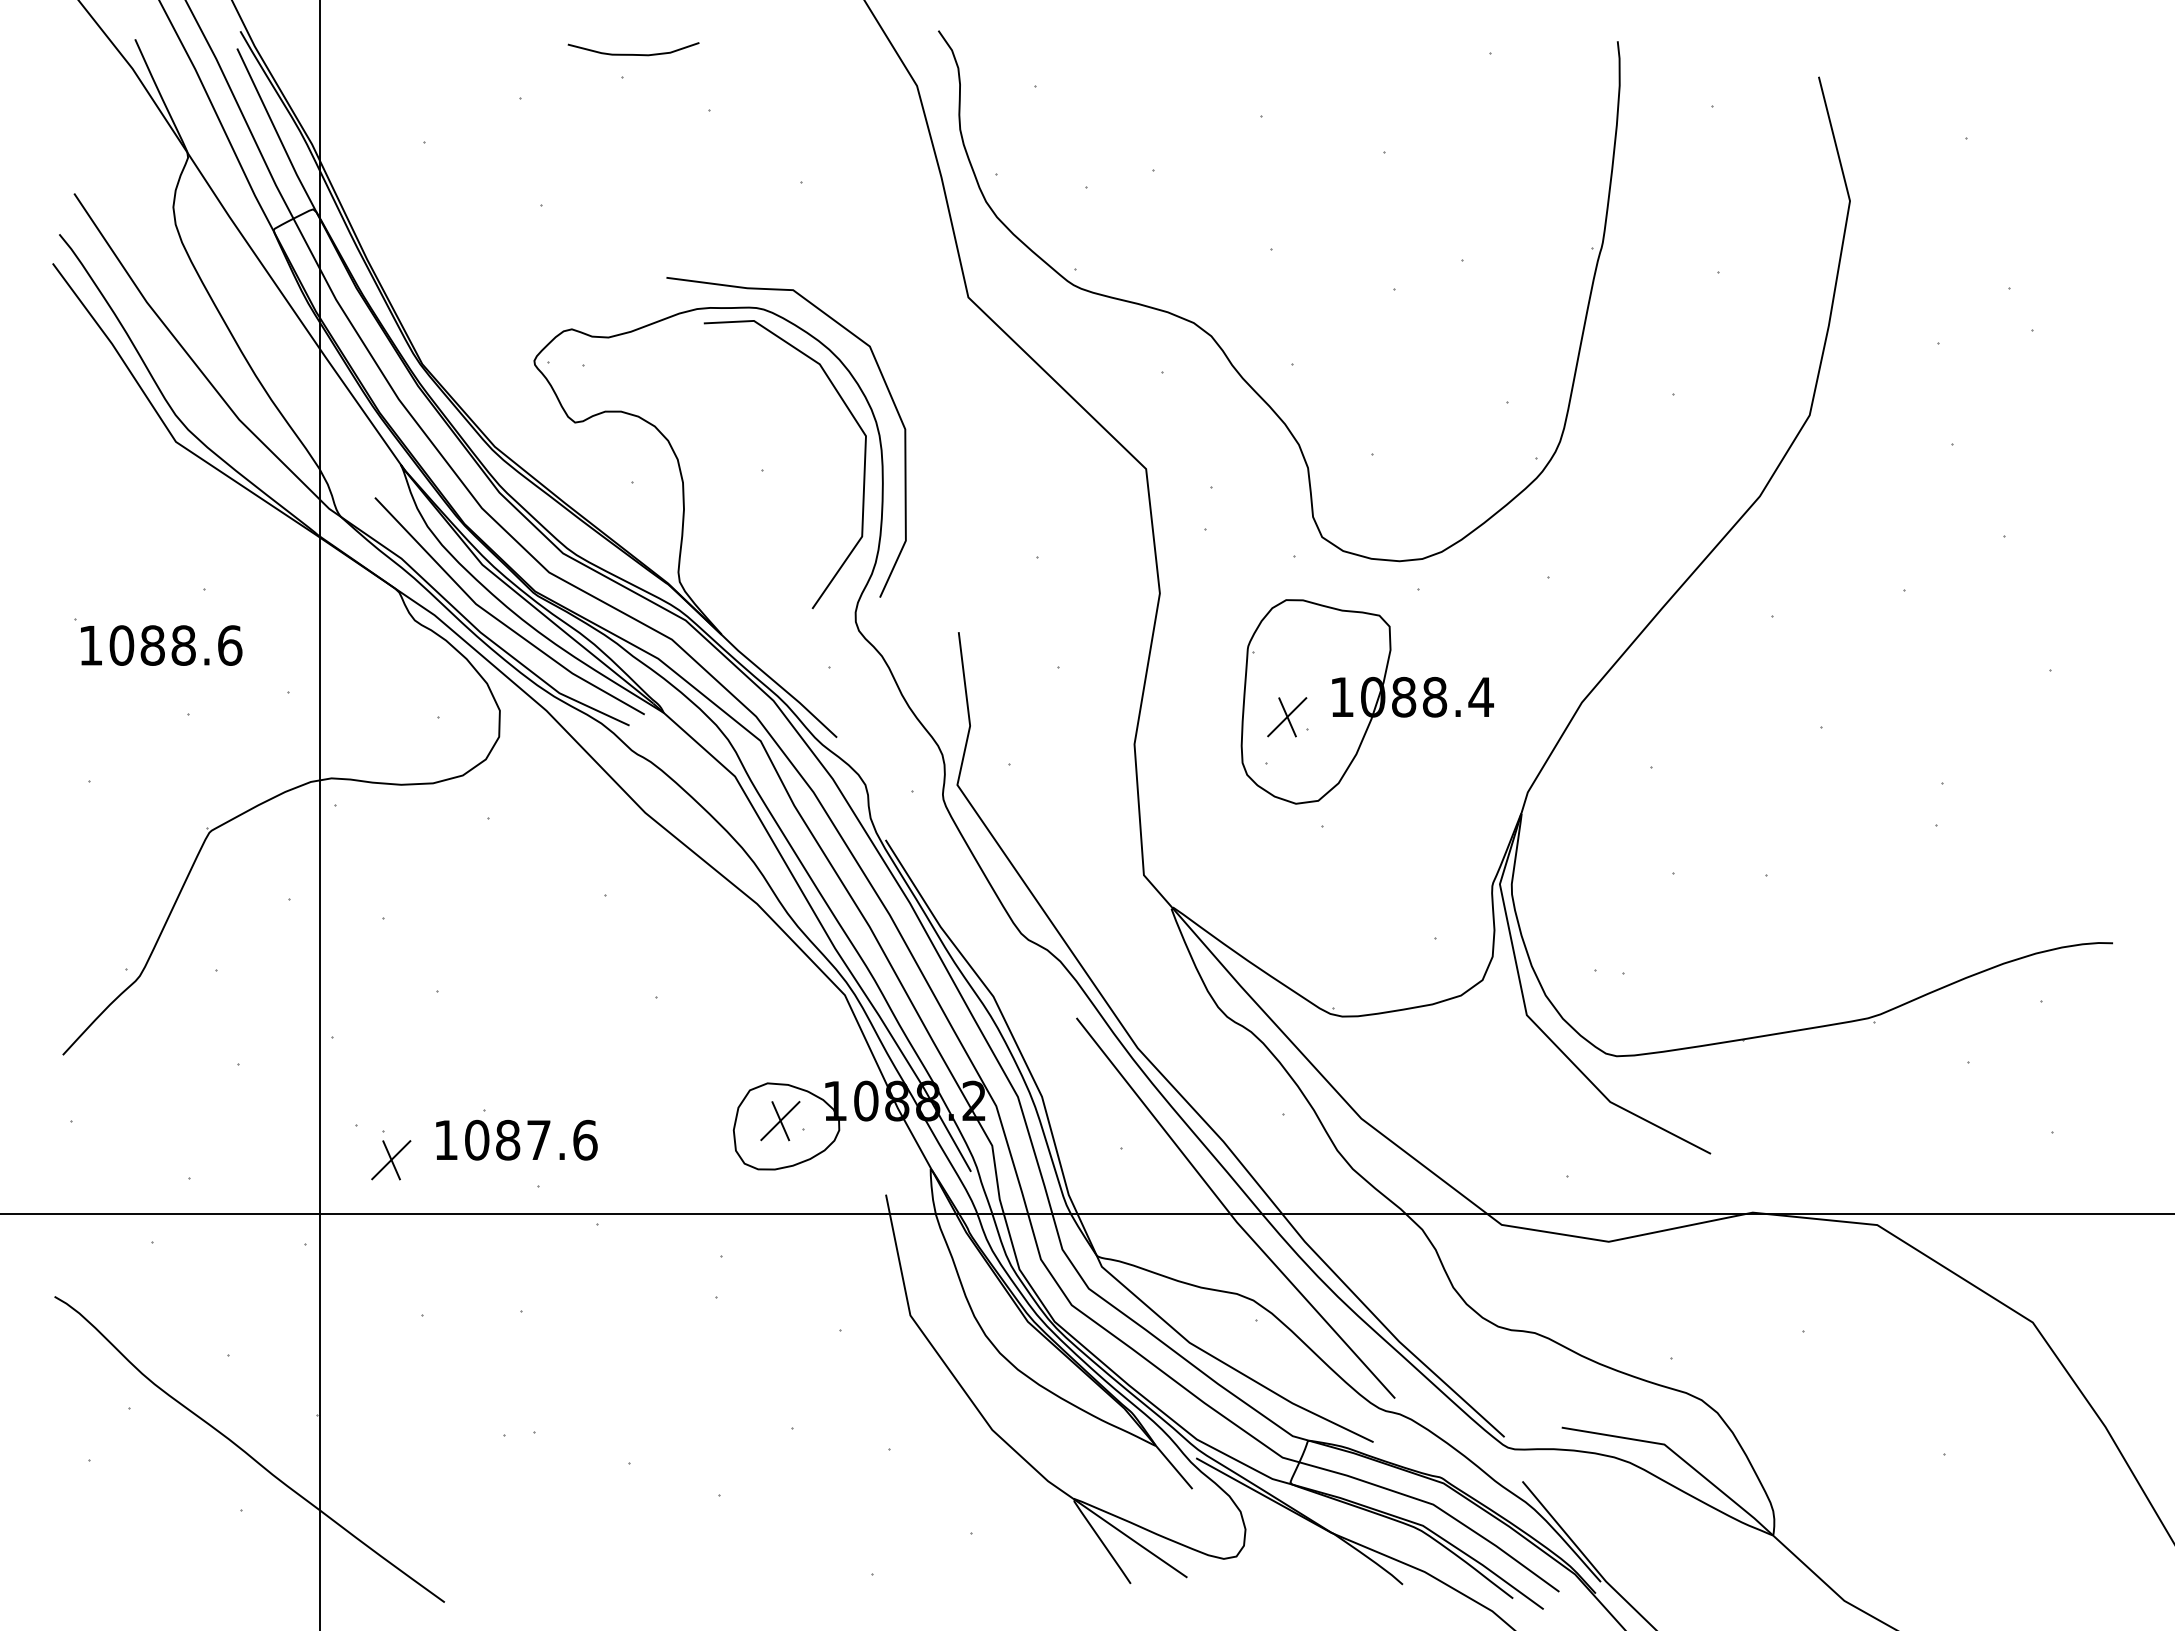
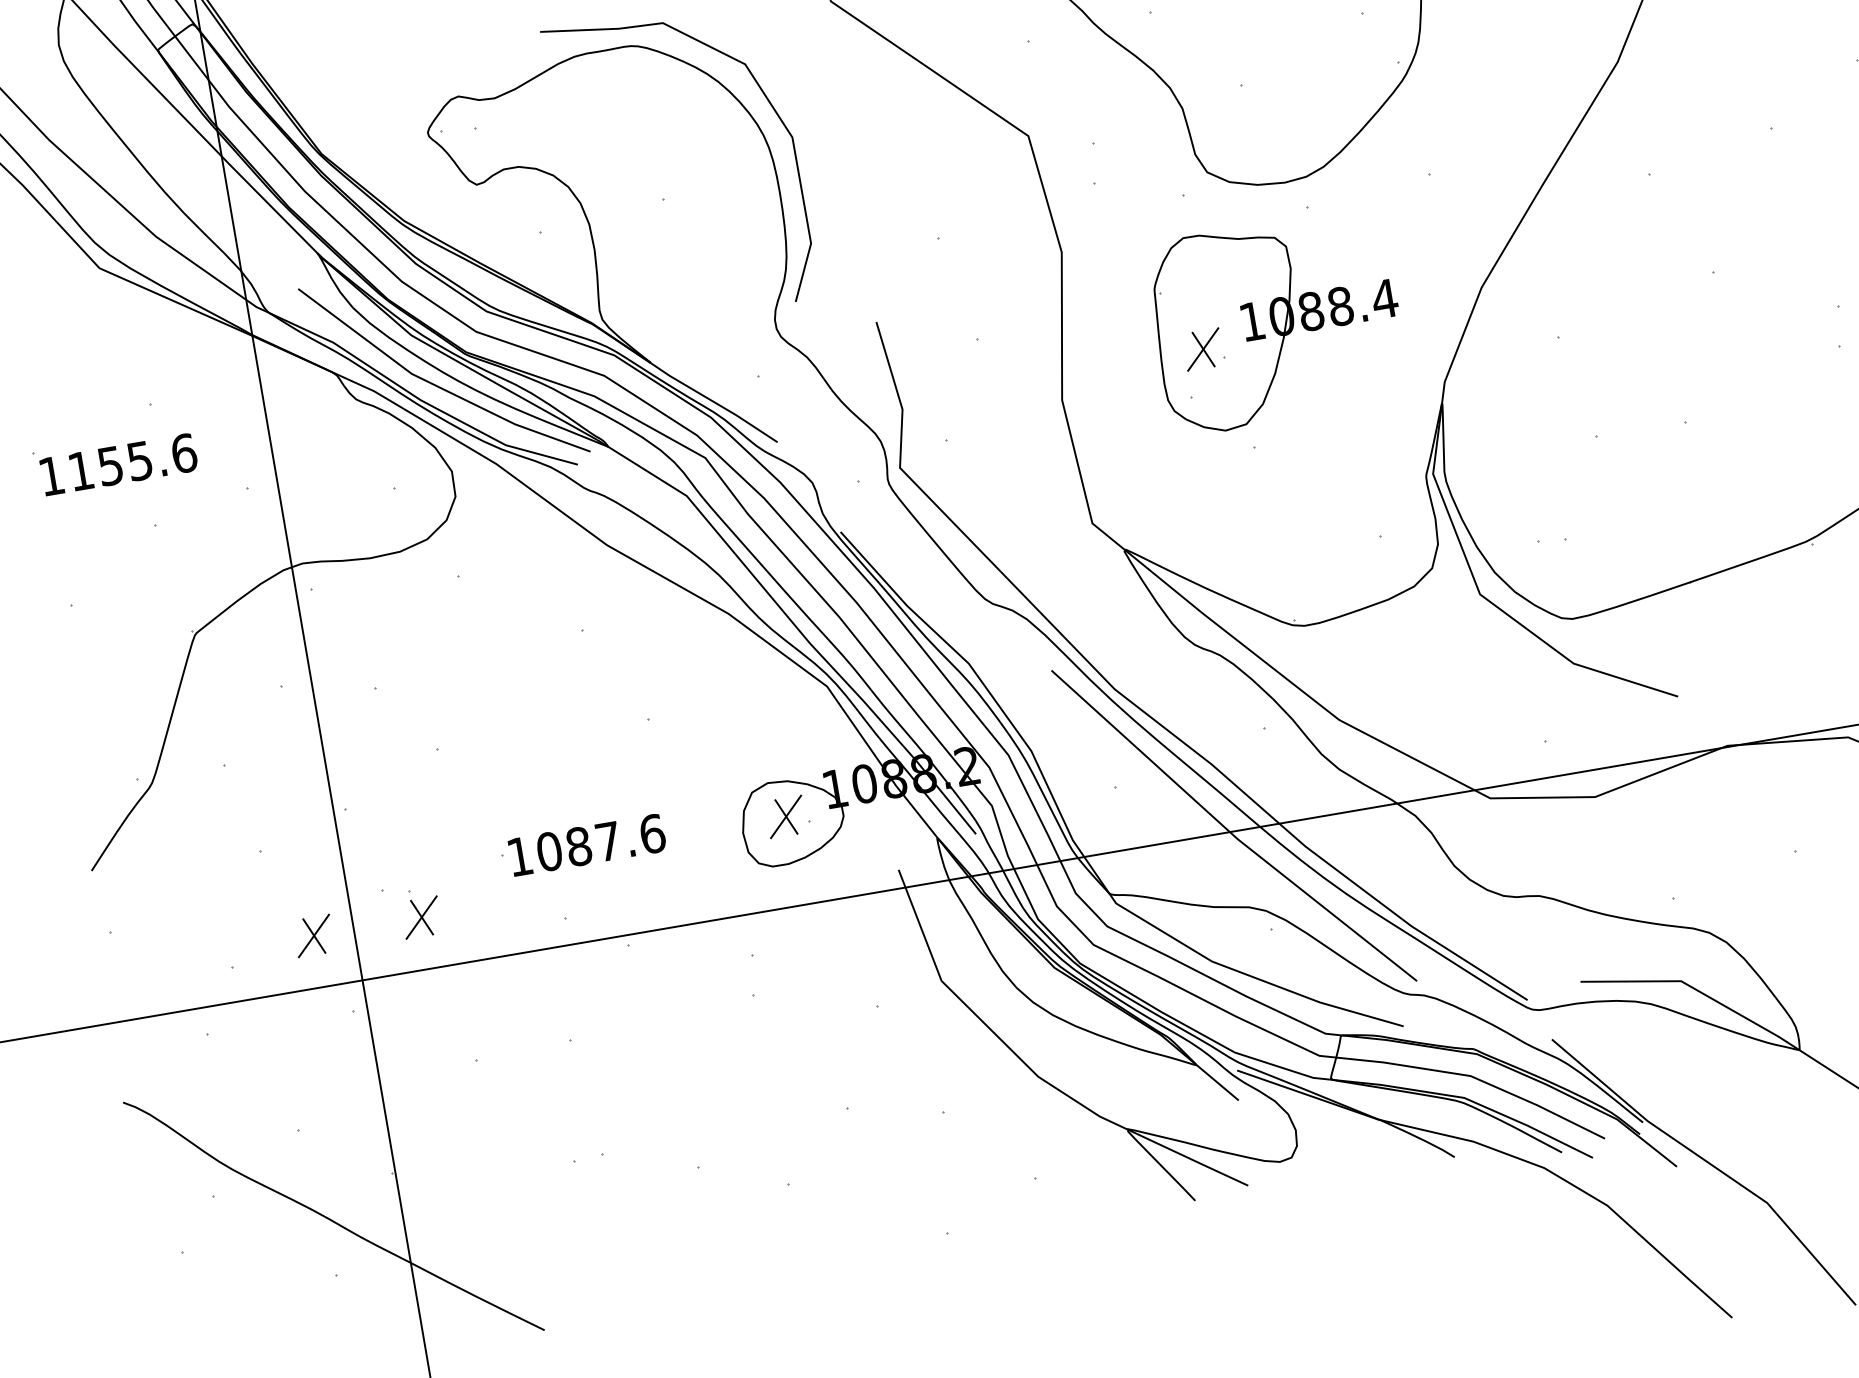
curve: (863, 467) -> (758, 180), removed
text: (152, 645) -> (110, 466), 1088.6 -> 1155.6
text: (516, 1139) -> (586, 844), moved
part: (278, 1160) -> (314, 936), added

